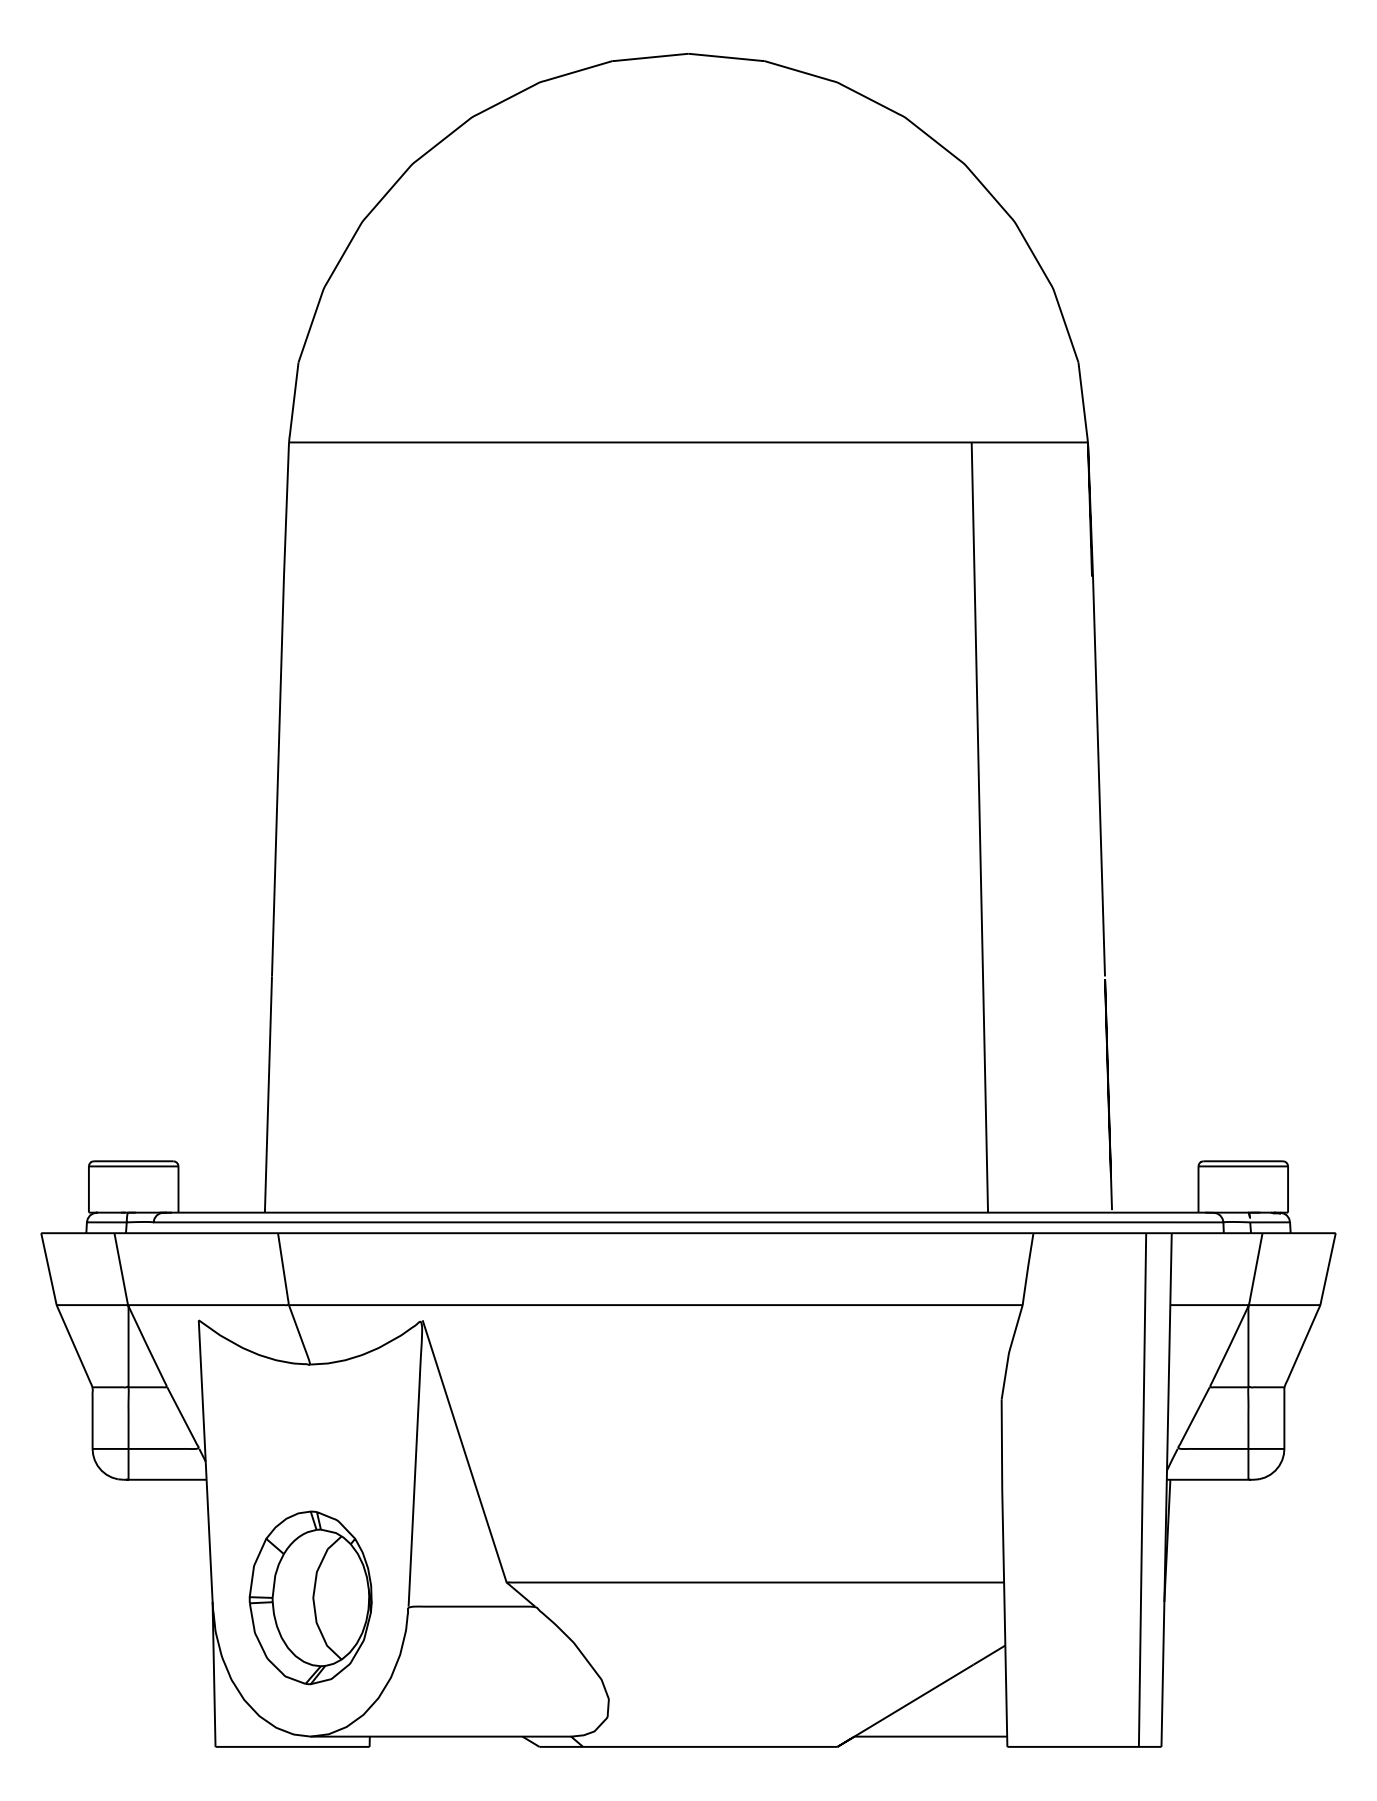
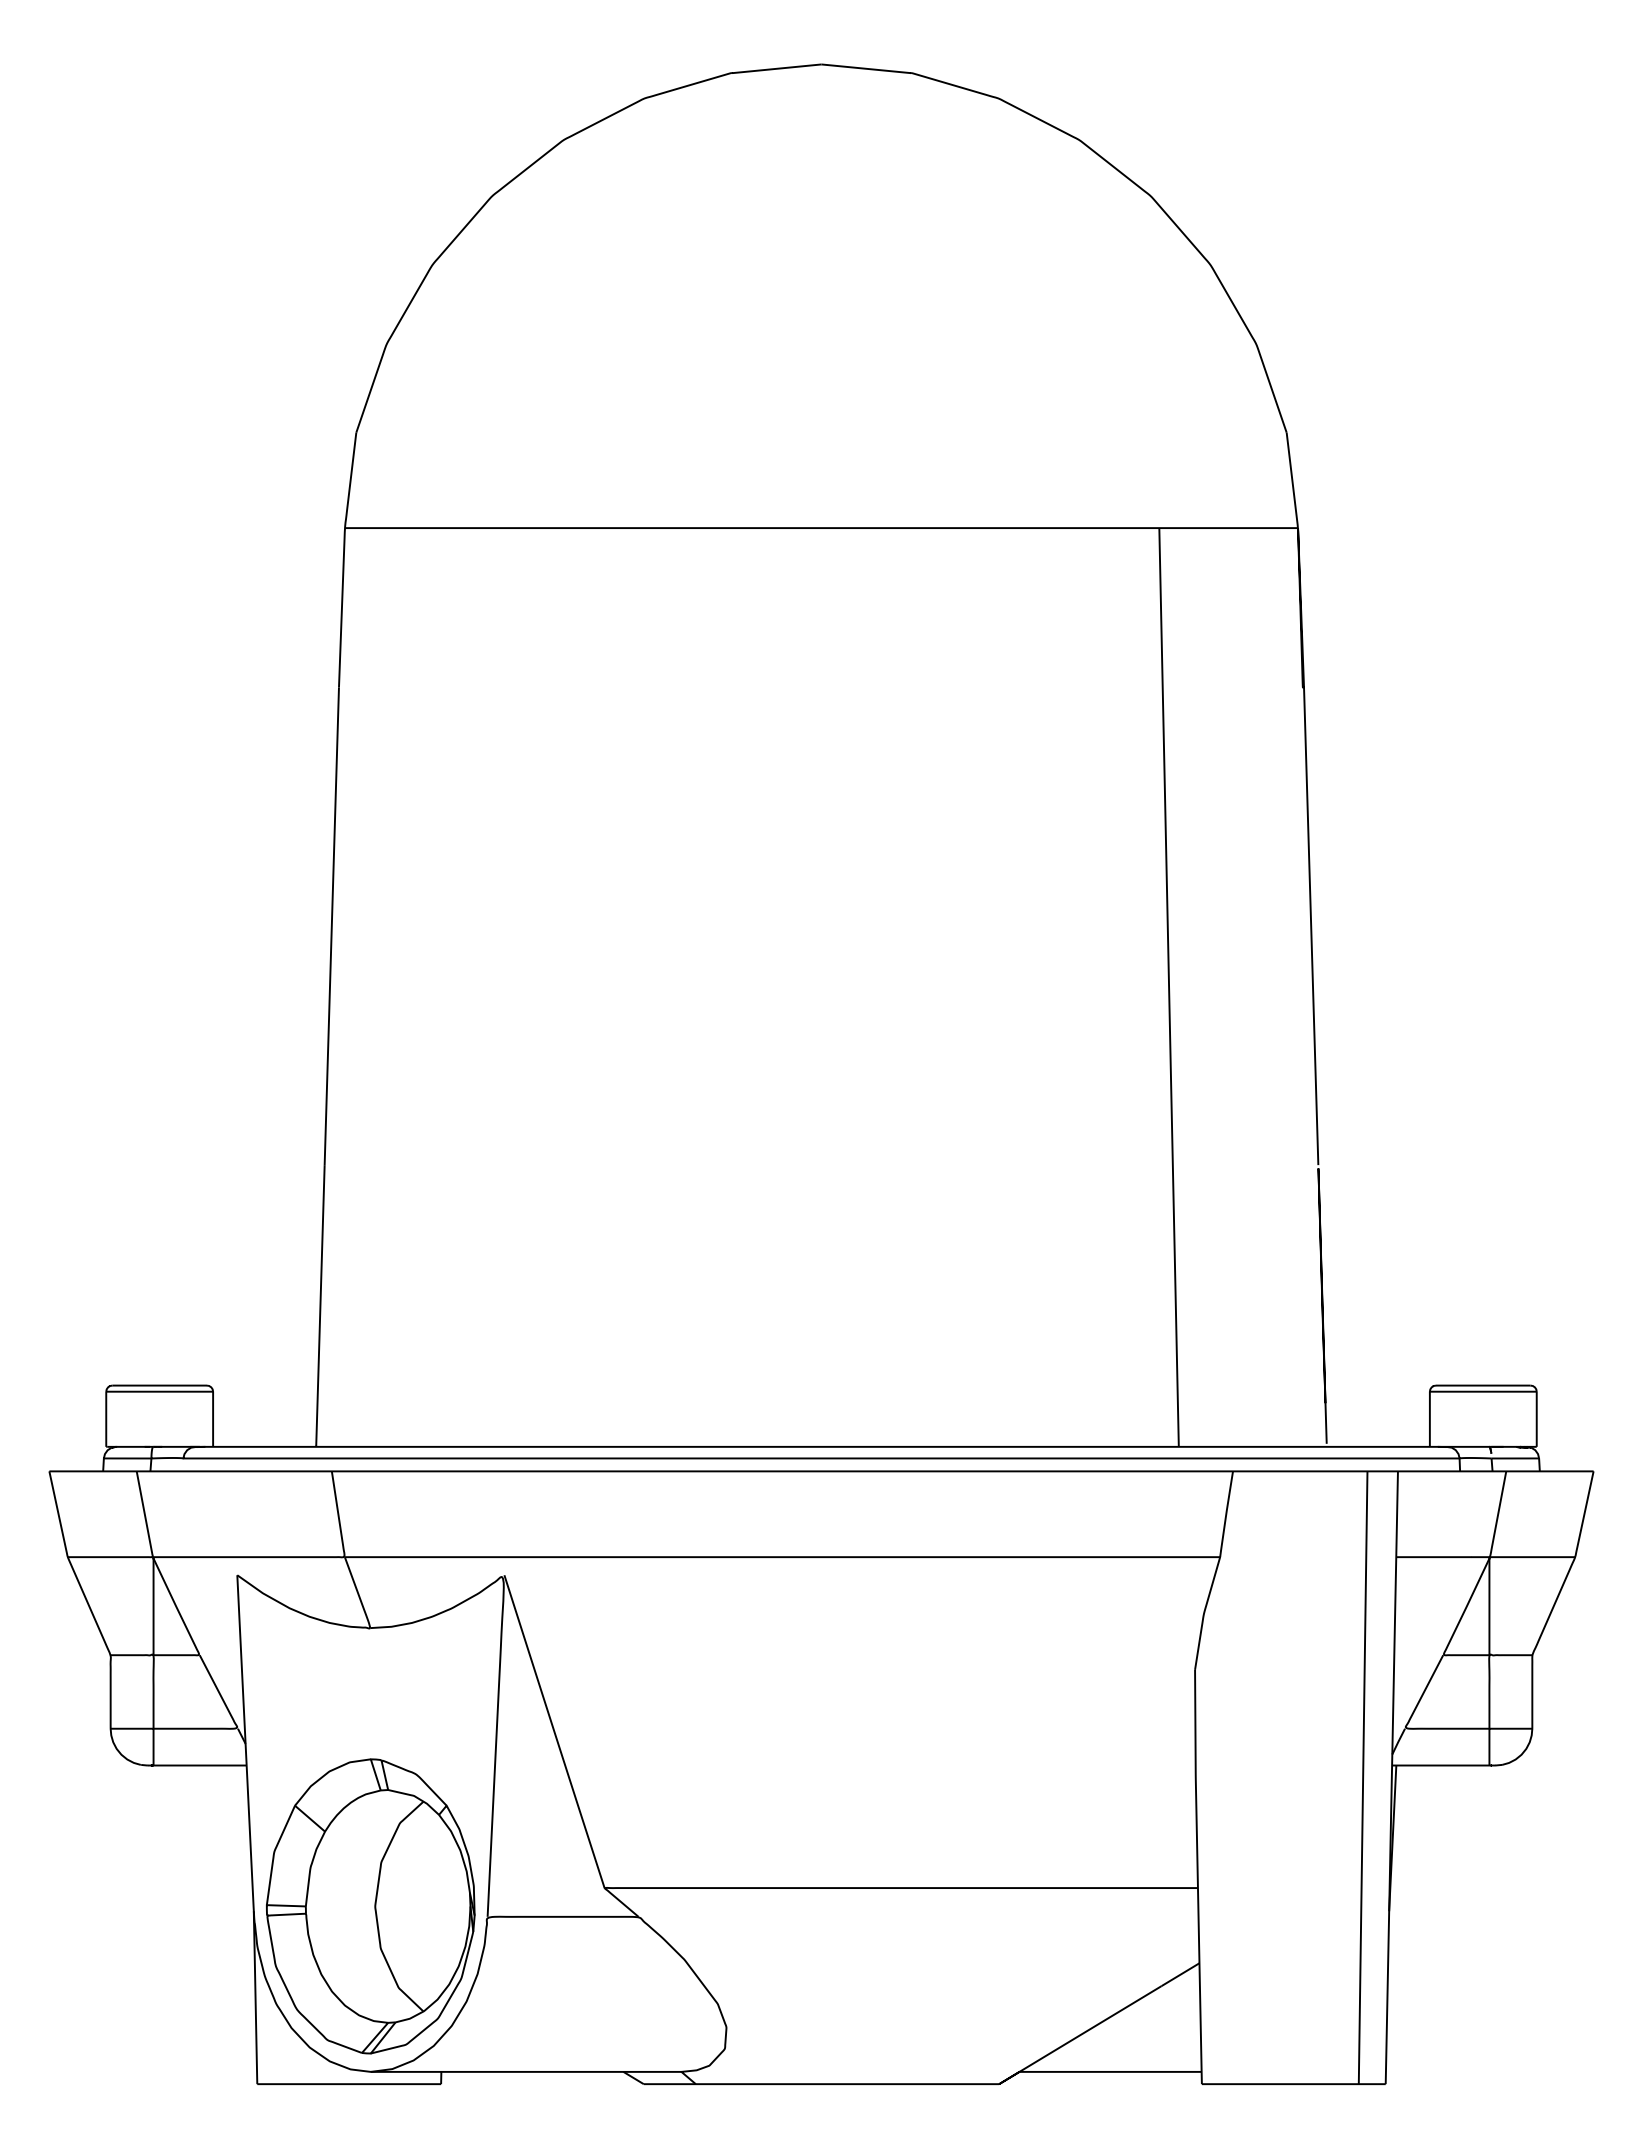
part: (310, 1597) -> (370, 1906), size x1.43

